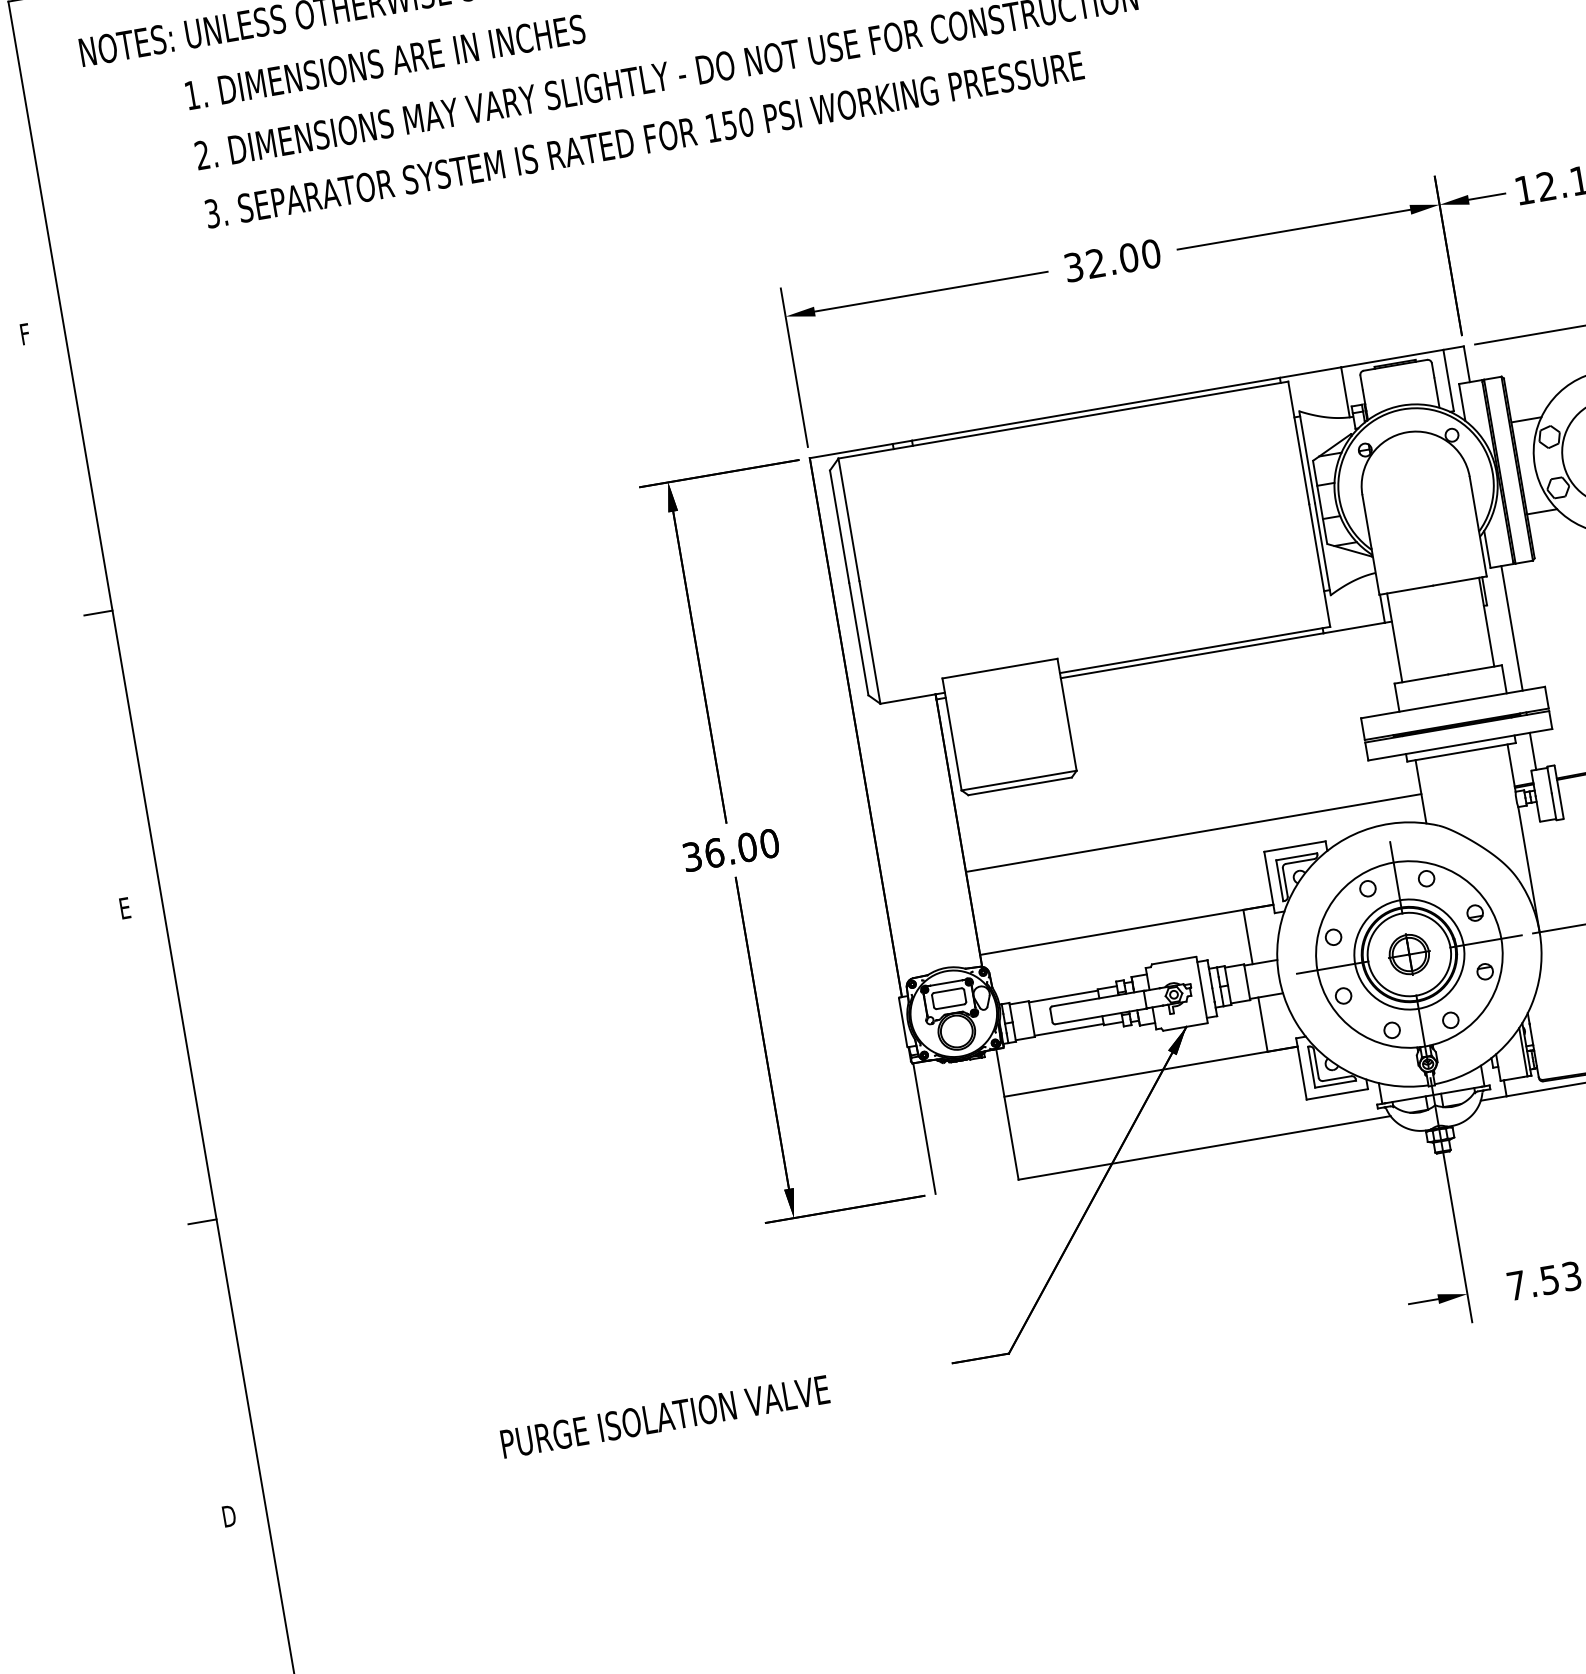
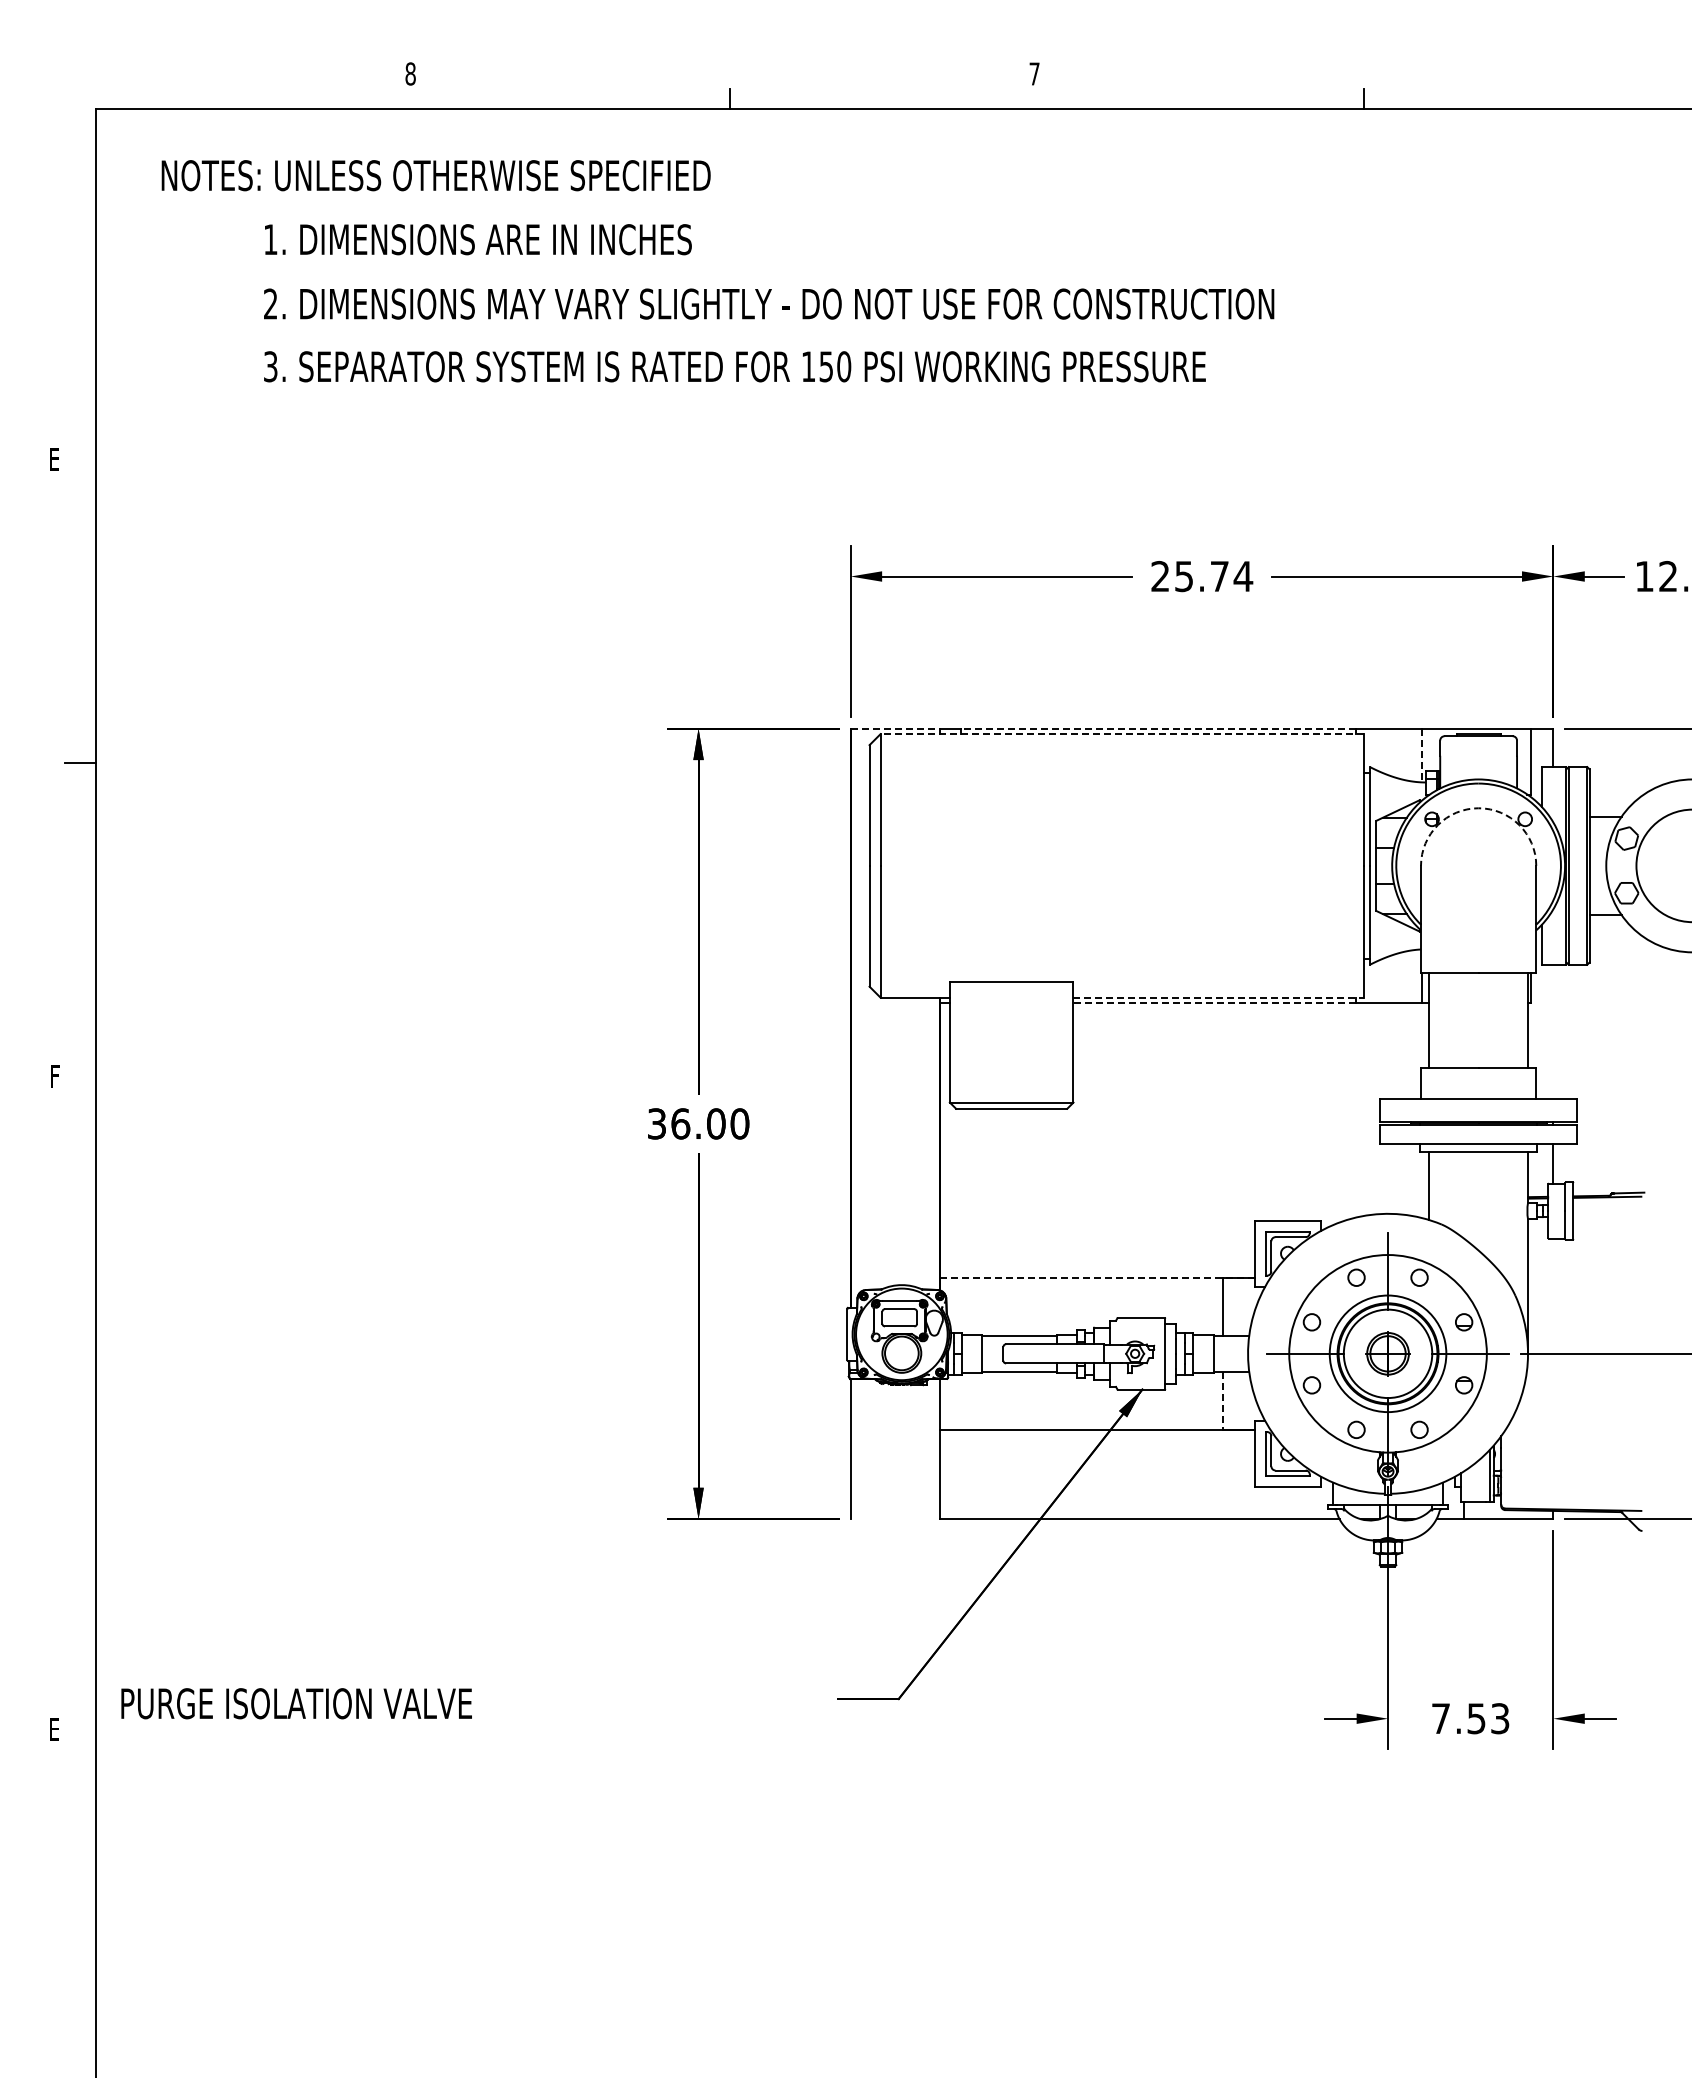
text: (1113, 260) -> (1202, 576), 32.00 -> 25.74
text: (26, 334) -> (55, 459), F -> E
line: (1345, 392) -> (1421, 755), solid -> dashed
line: (1096, 409) -> (1158, 728), solid -> dashed
line: (1063, 420) -> (1122, 734), solid -> dashed
arc: (1406, 432) -> (1478, 808), solid -> dashed
line: (851, 450) -> (895, 728), solid -> dashed
line: (1512, 628) -> (1553, 1031), removed
line: (1195, 649) -> (1219, 997), solid -> dashed
line: (1192, 656) -> (1214, 1003), solid -> dashed
line: (1193, 833) -> (1184, 1188), removed
text: (126, 911) -> (56, 1080), E -> F
line: (1126, 929) -> (1097, 1277), solid -> dashed
line: (1262, 1025) -> (1222, 1401), solid -> dashed
line: (202, 1221) -> (80, 1417), removed
text: (665, 1416) -> (296, 1703), moved
text: (228, 1516) -> (55, 1729), D -> E

